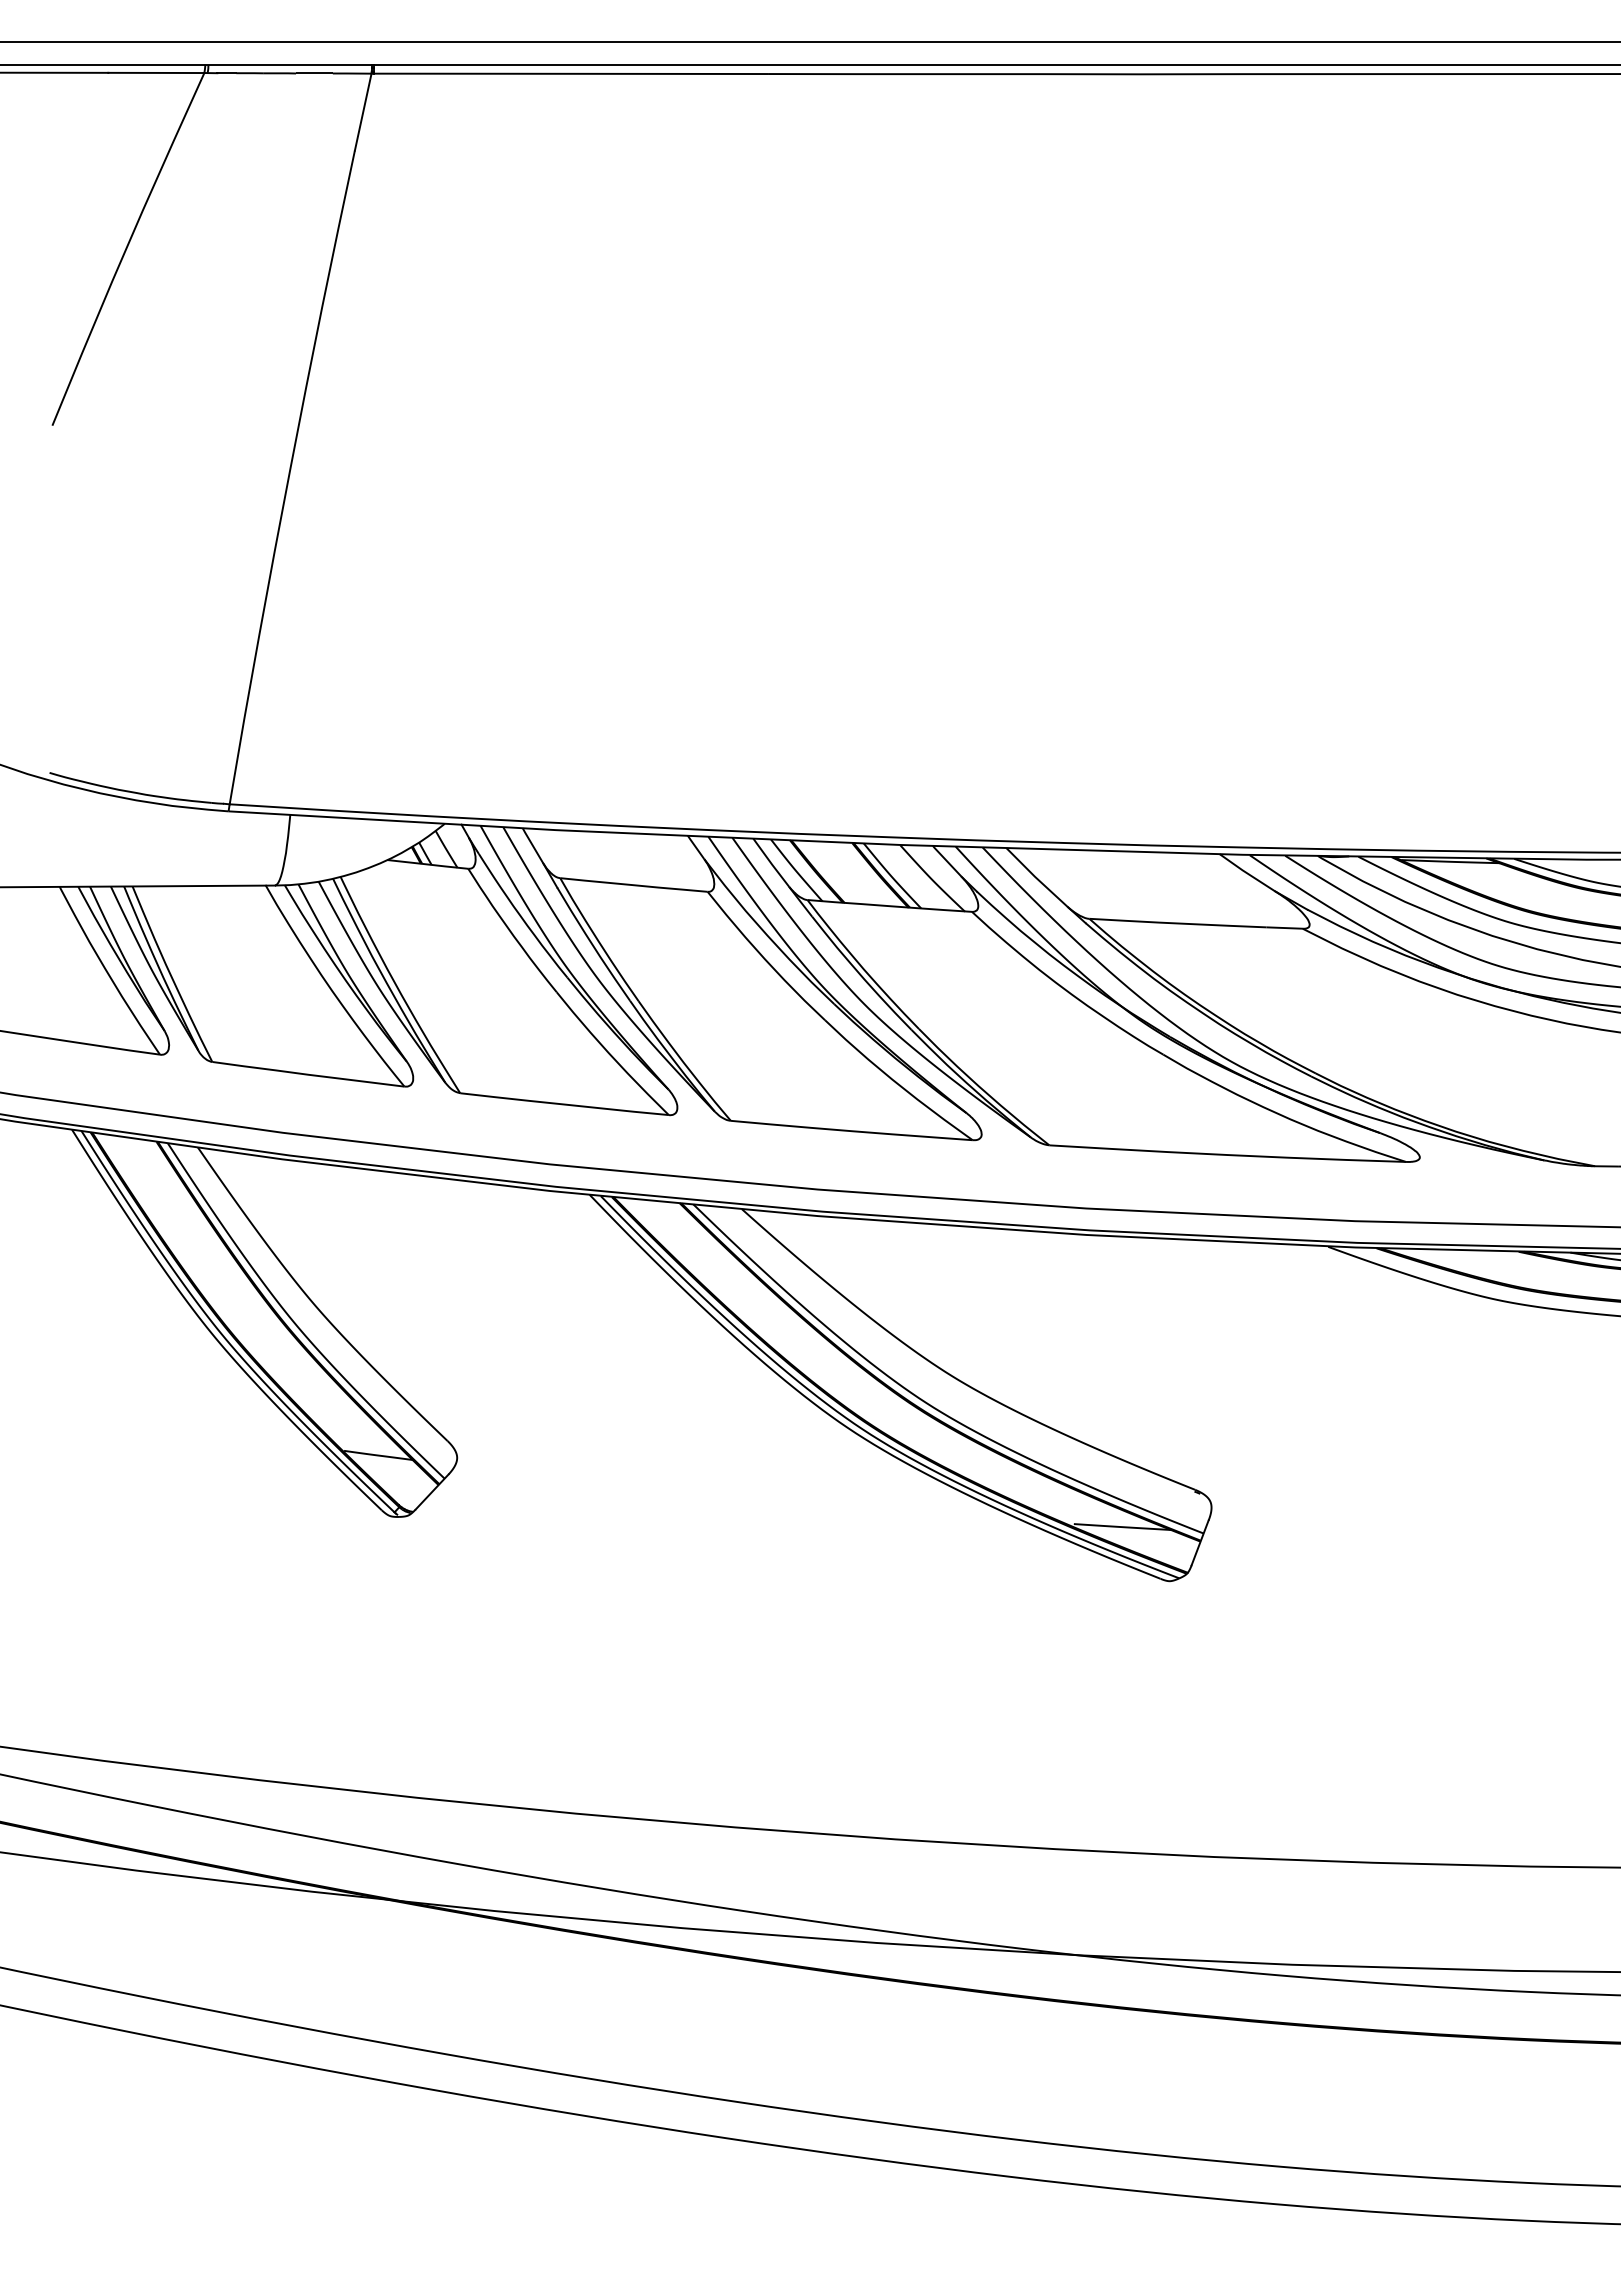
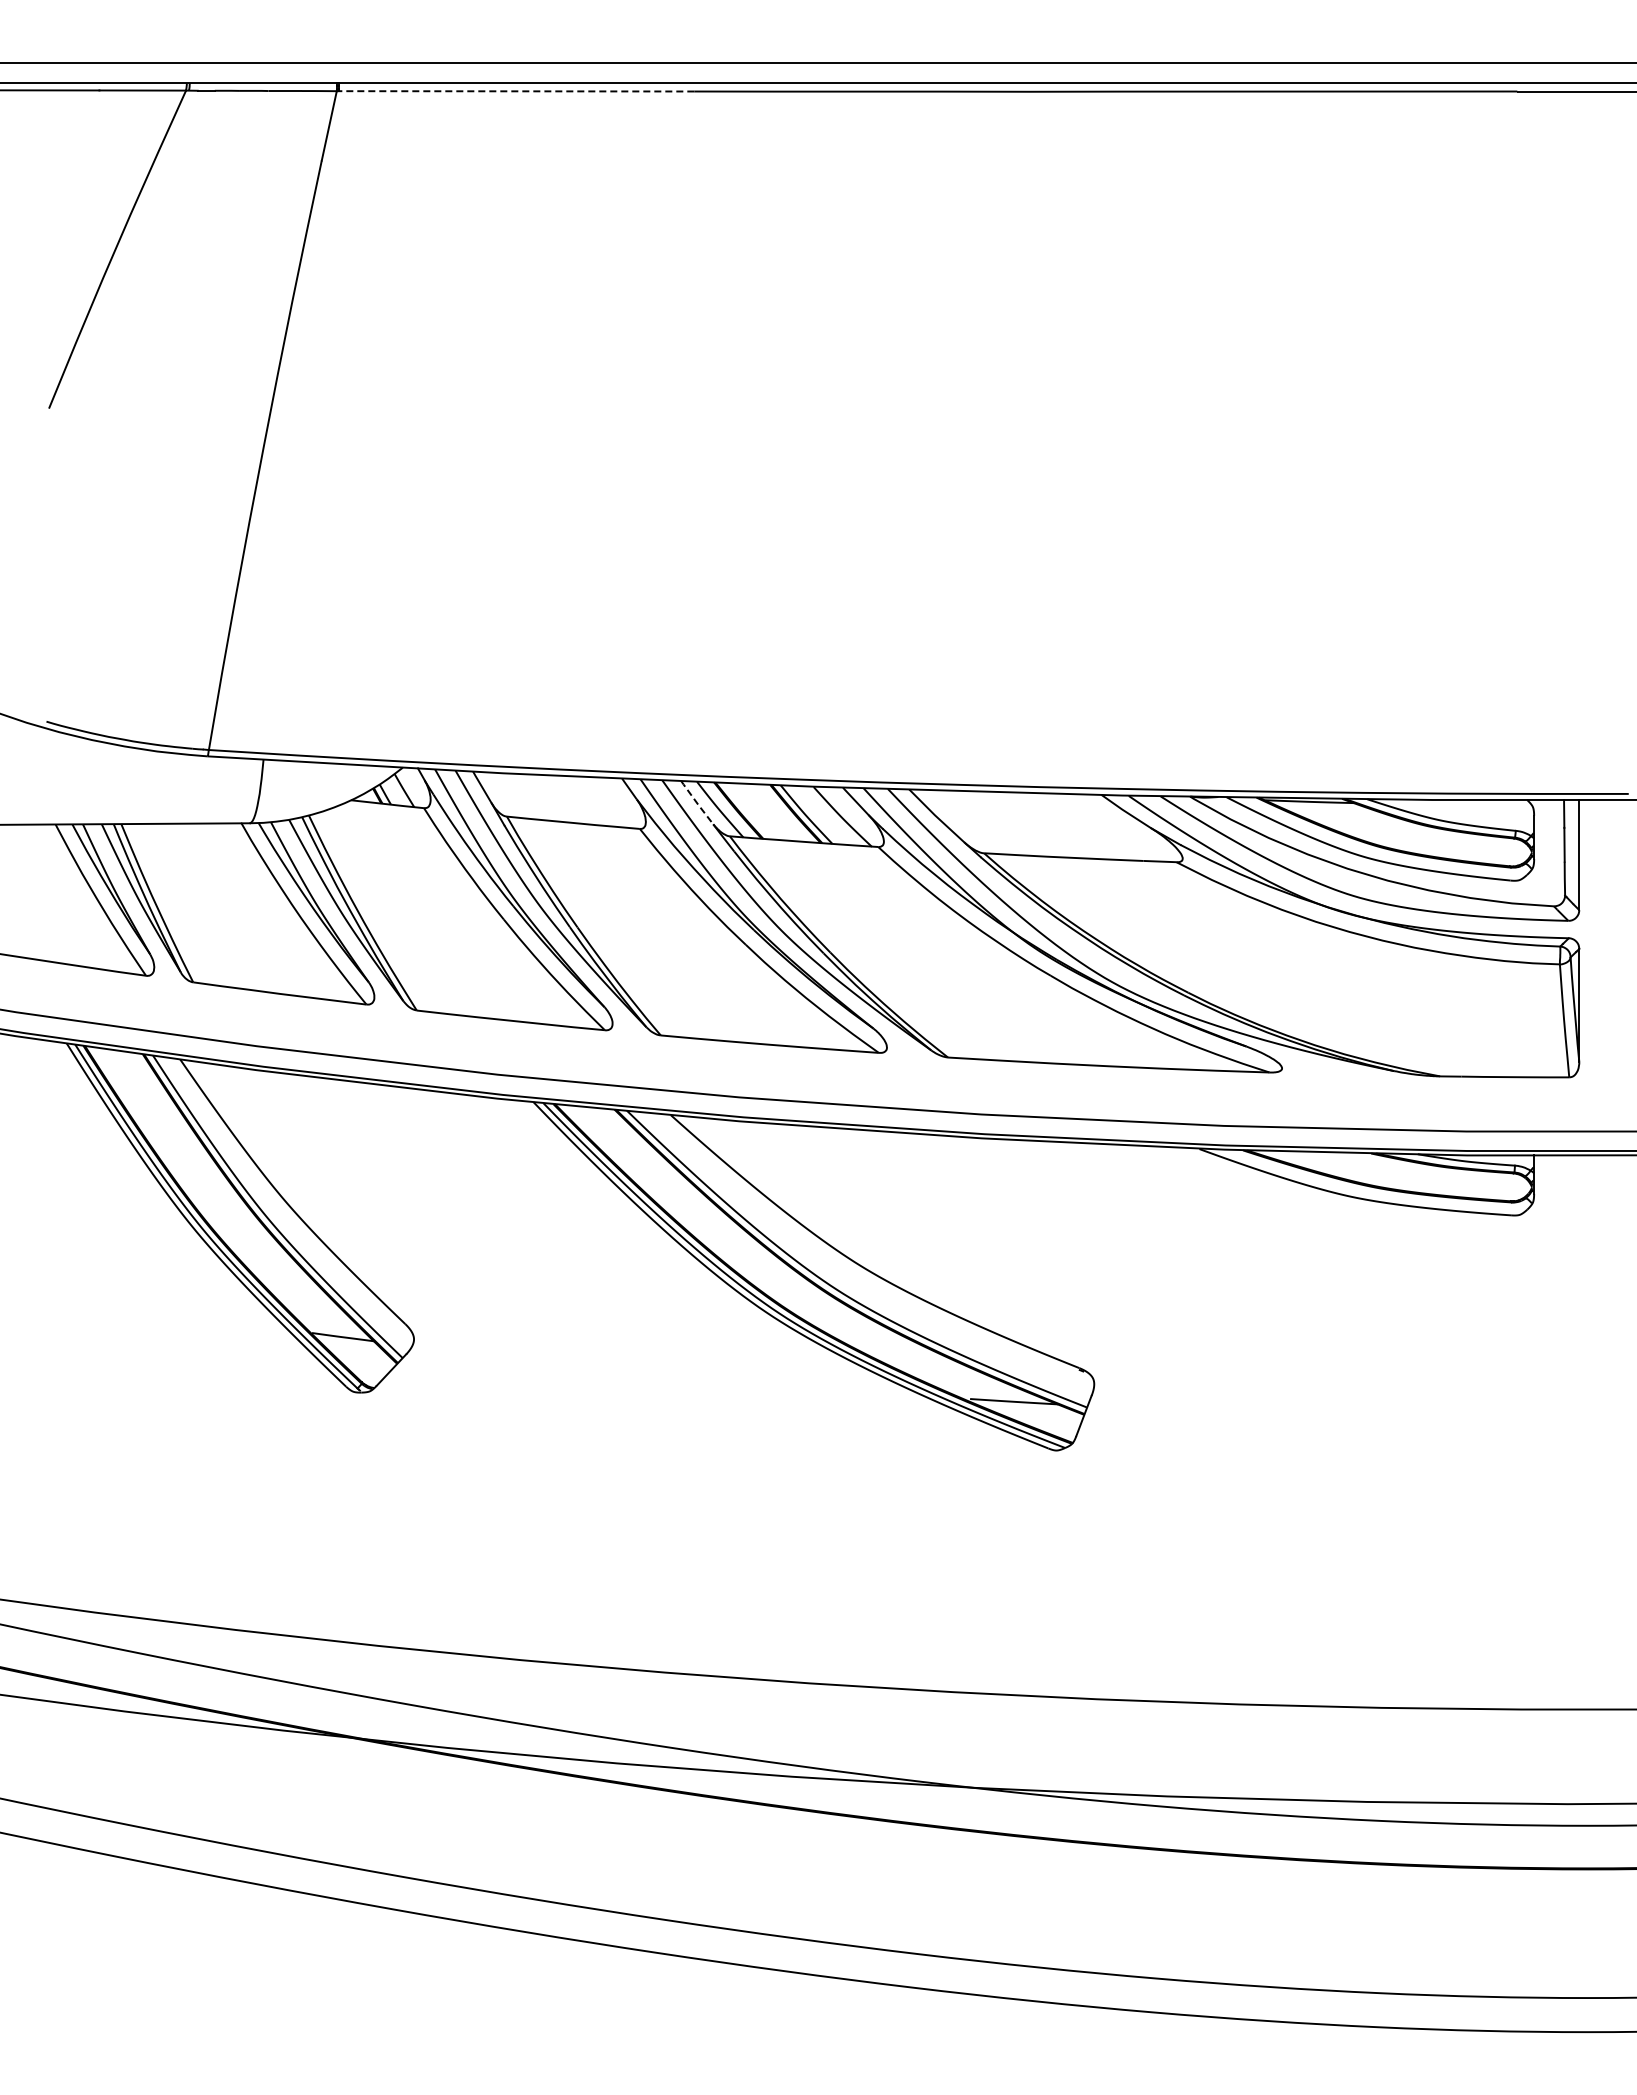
line: (570, 74) -> (516, 91), solid -> dashed
line: (771, 863) -> (697, 803), solid -> dashed

